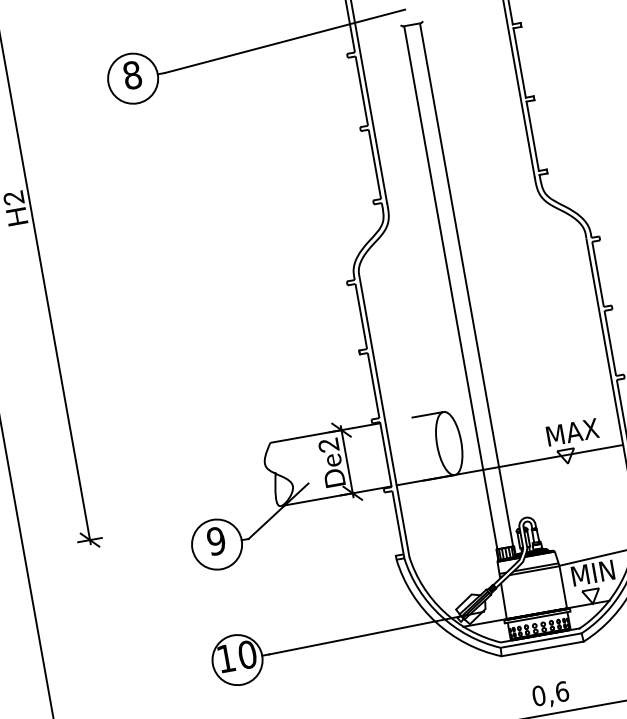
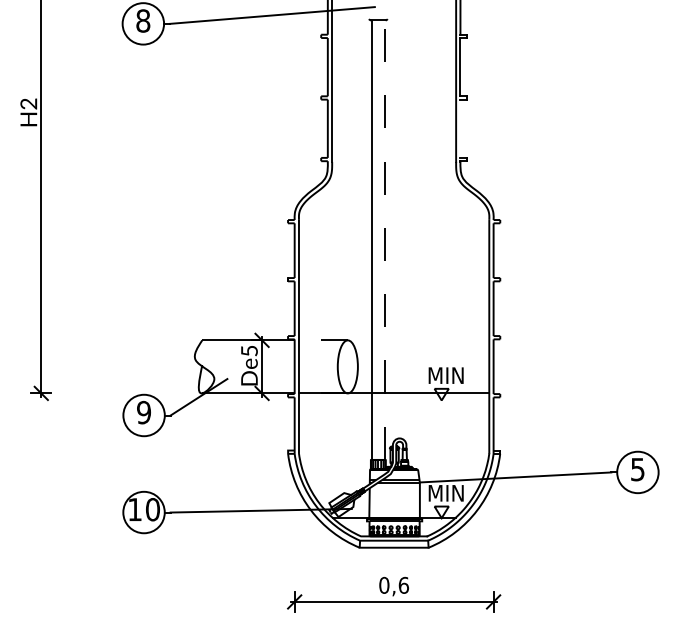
line: (532, 135) -> (460, 128), removed
line: (466, 285) -> (384, 240), solid -> dashed
text: (581, 430) -> (457, 375), MAX -> MIN
text: (328, 444) -> (249, 350), De2 -> De5

